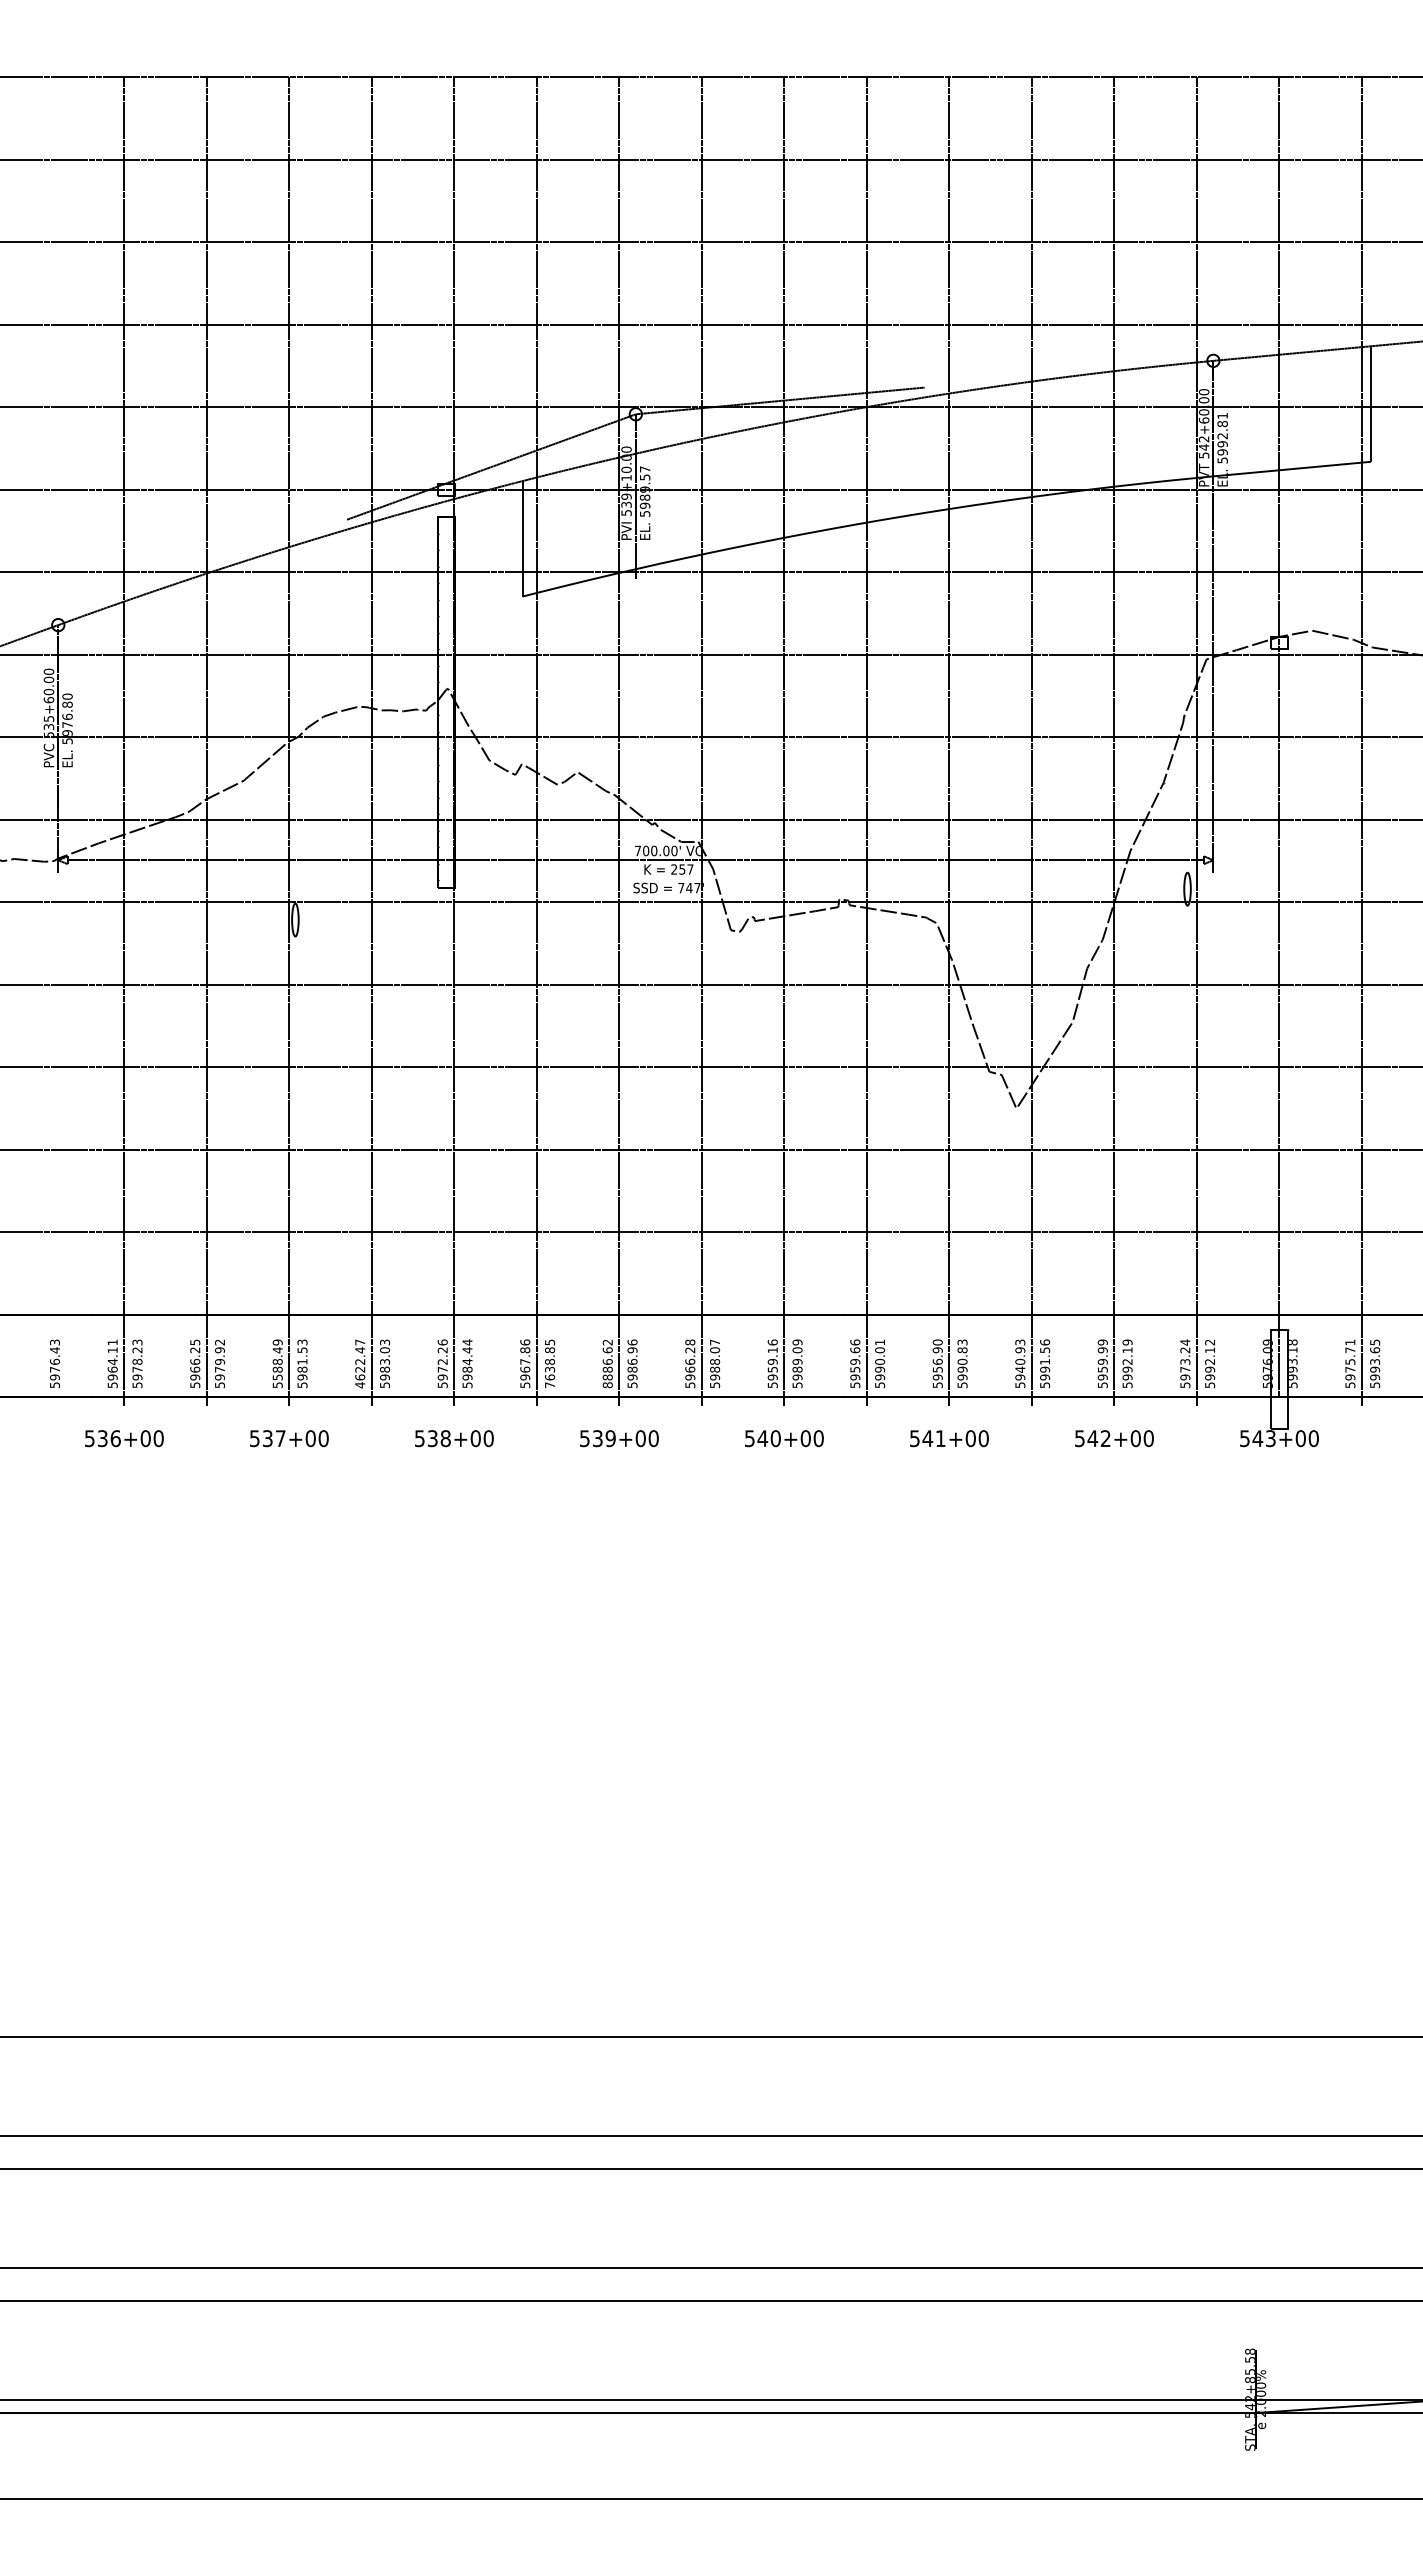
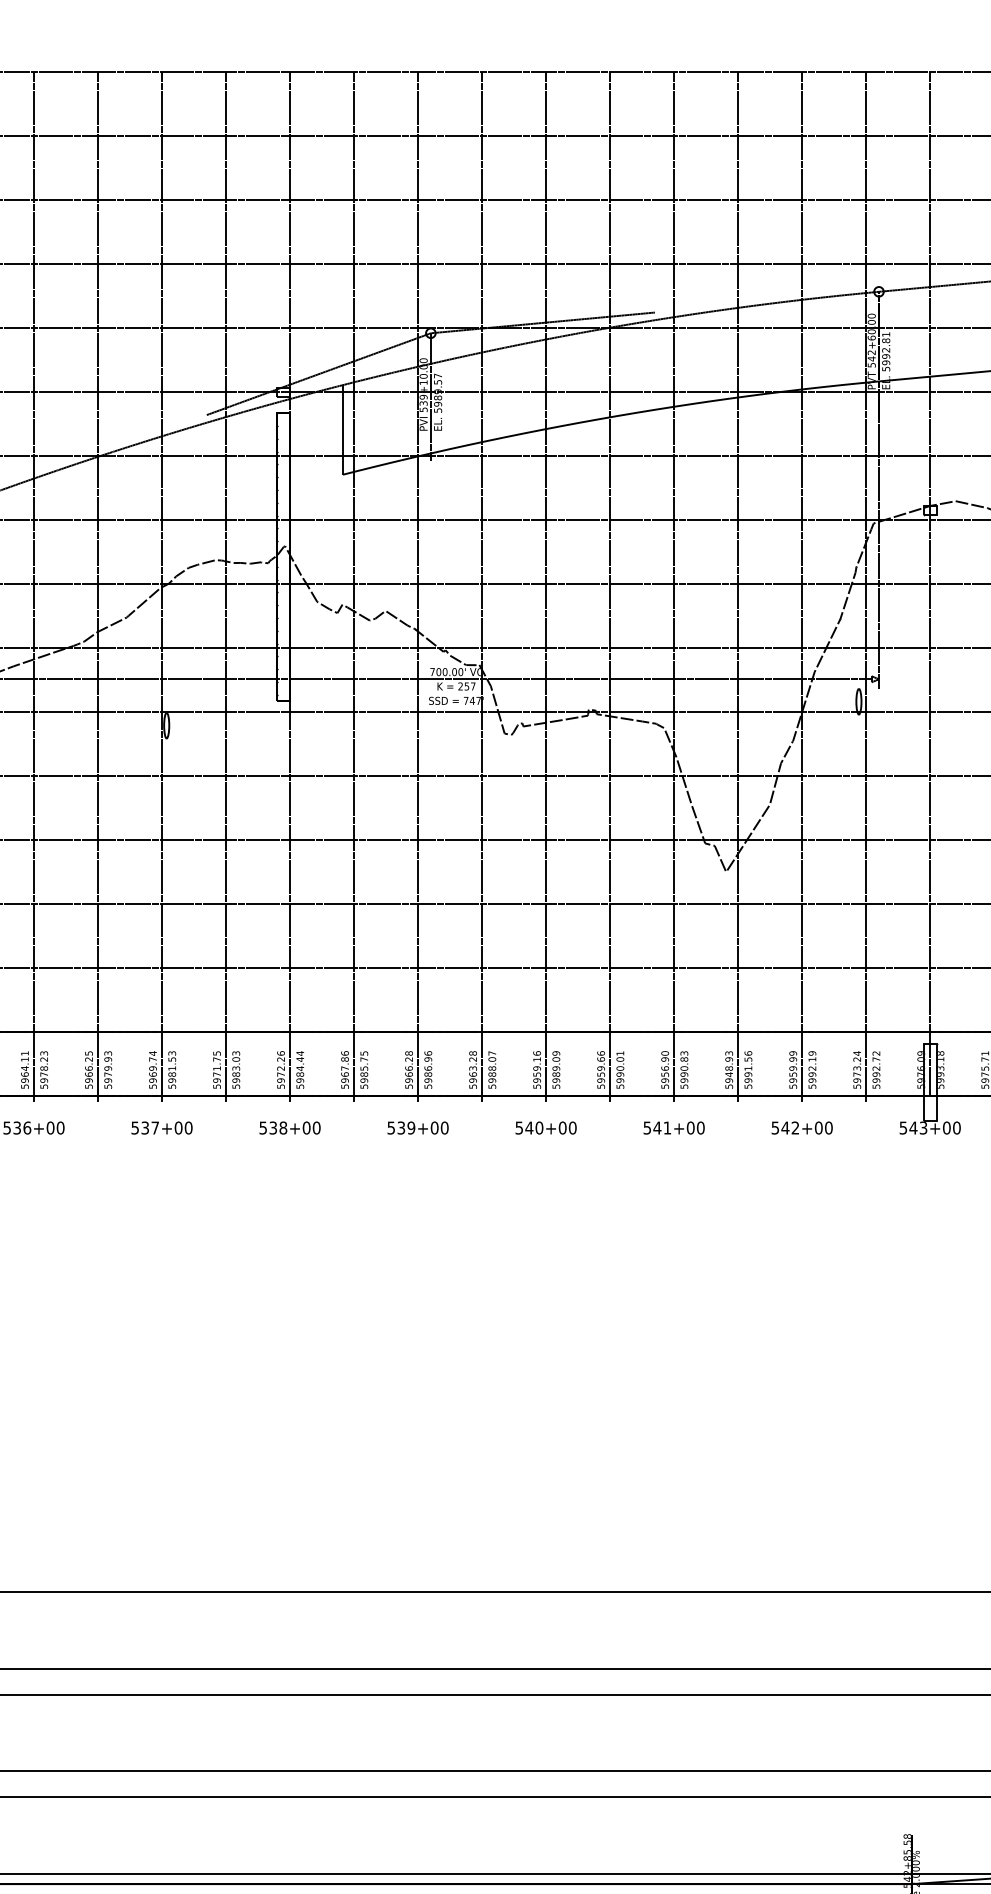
text: (220, 1342) -> (108, 1053), 5979.92 -> 5979.93
text: (1209, 1350) -> (875, 1059), 5992.12 -> 5992.72
text: (277, 1359) -> (152, 1066), 5588.49 -> 5969.74
text: (690, 1361) -> (473, 1068), 5966.28 -> 5963.28
text: (1020, 1361) -> (729, 1068), 5940.93 -> 5948.93
text: (360, 1363) -> (217, 1069), 4622.47 -> 5971.75
text: (607, 1363) -> (408, 1069), 8886.62 -> 5966.28
text: (550, 1367) -> (364, 1072), 7638.85 -> 5985.75

